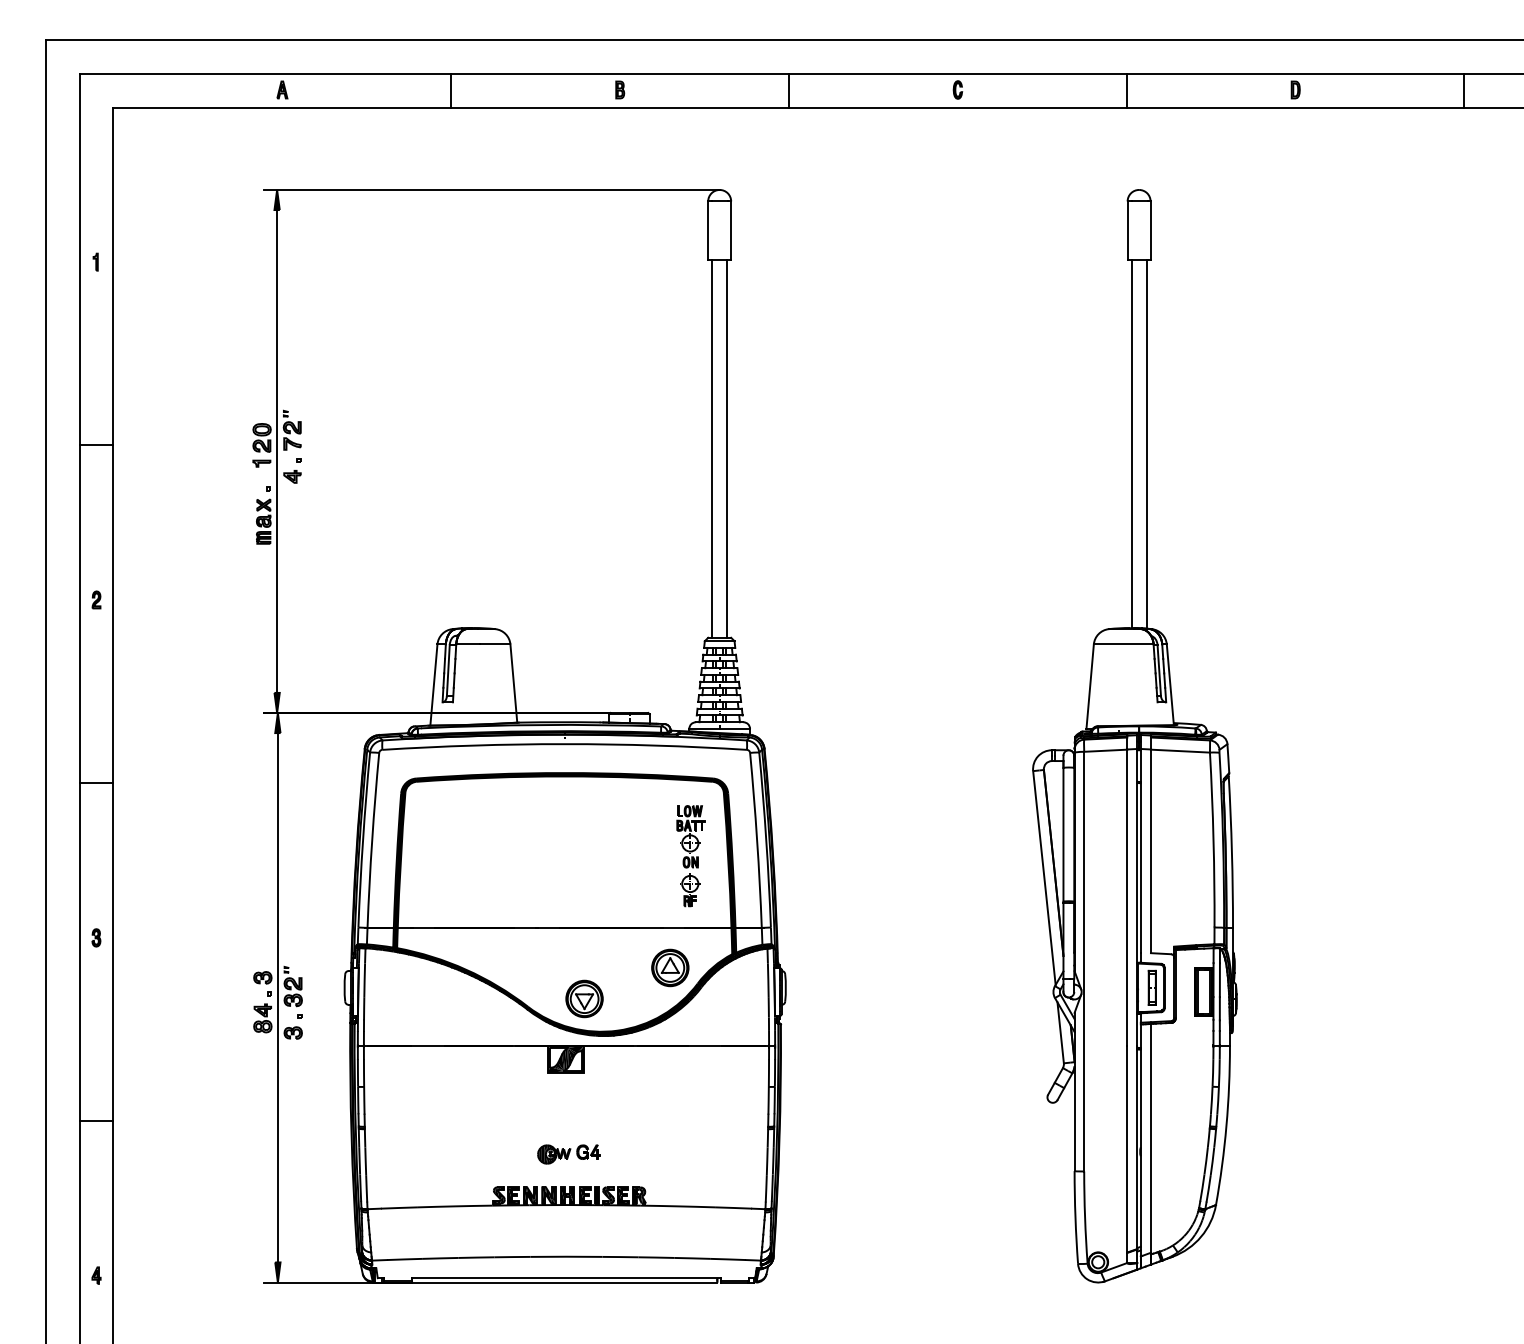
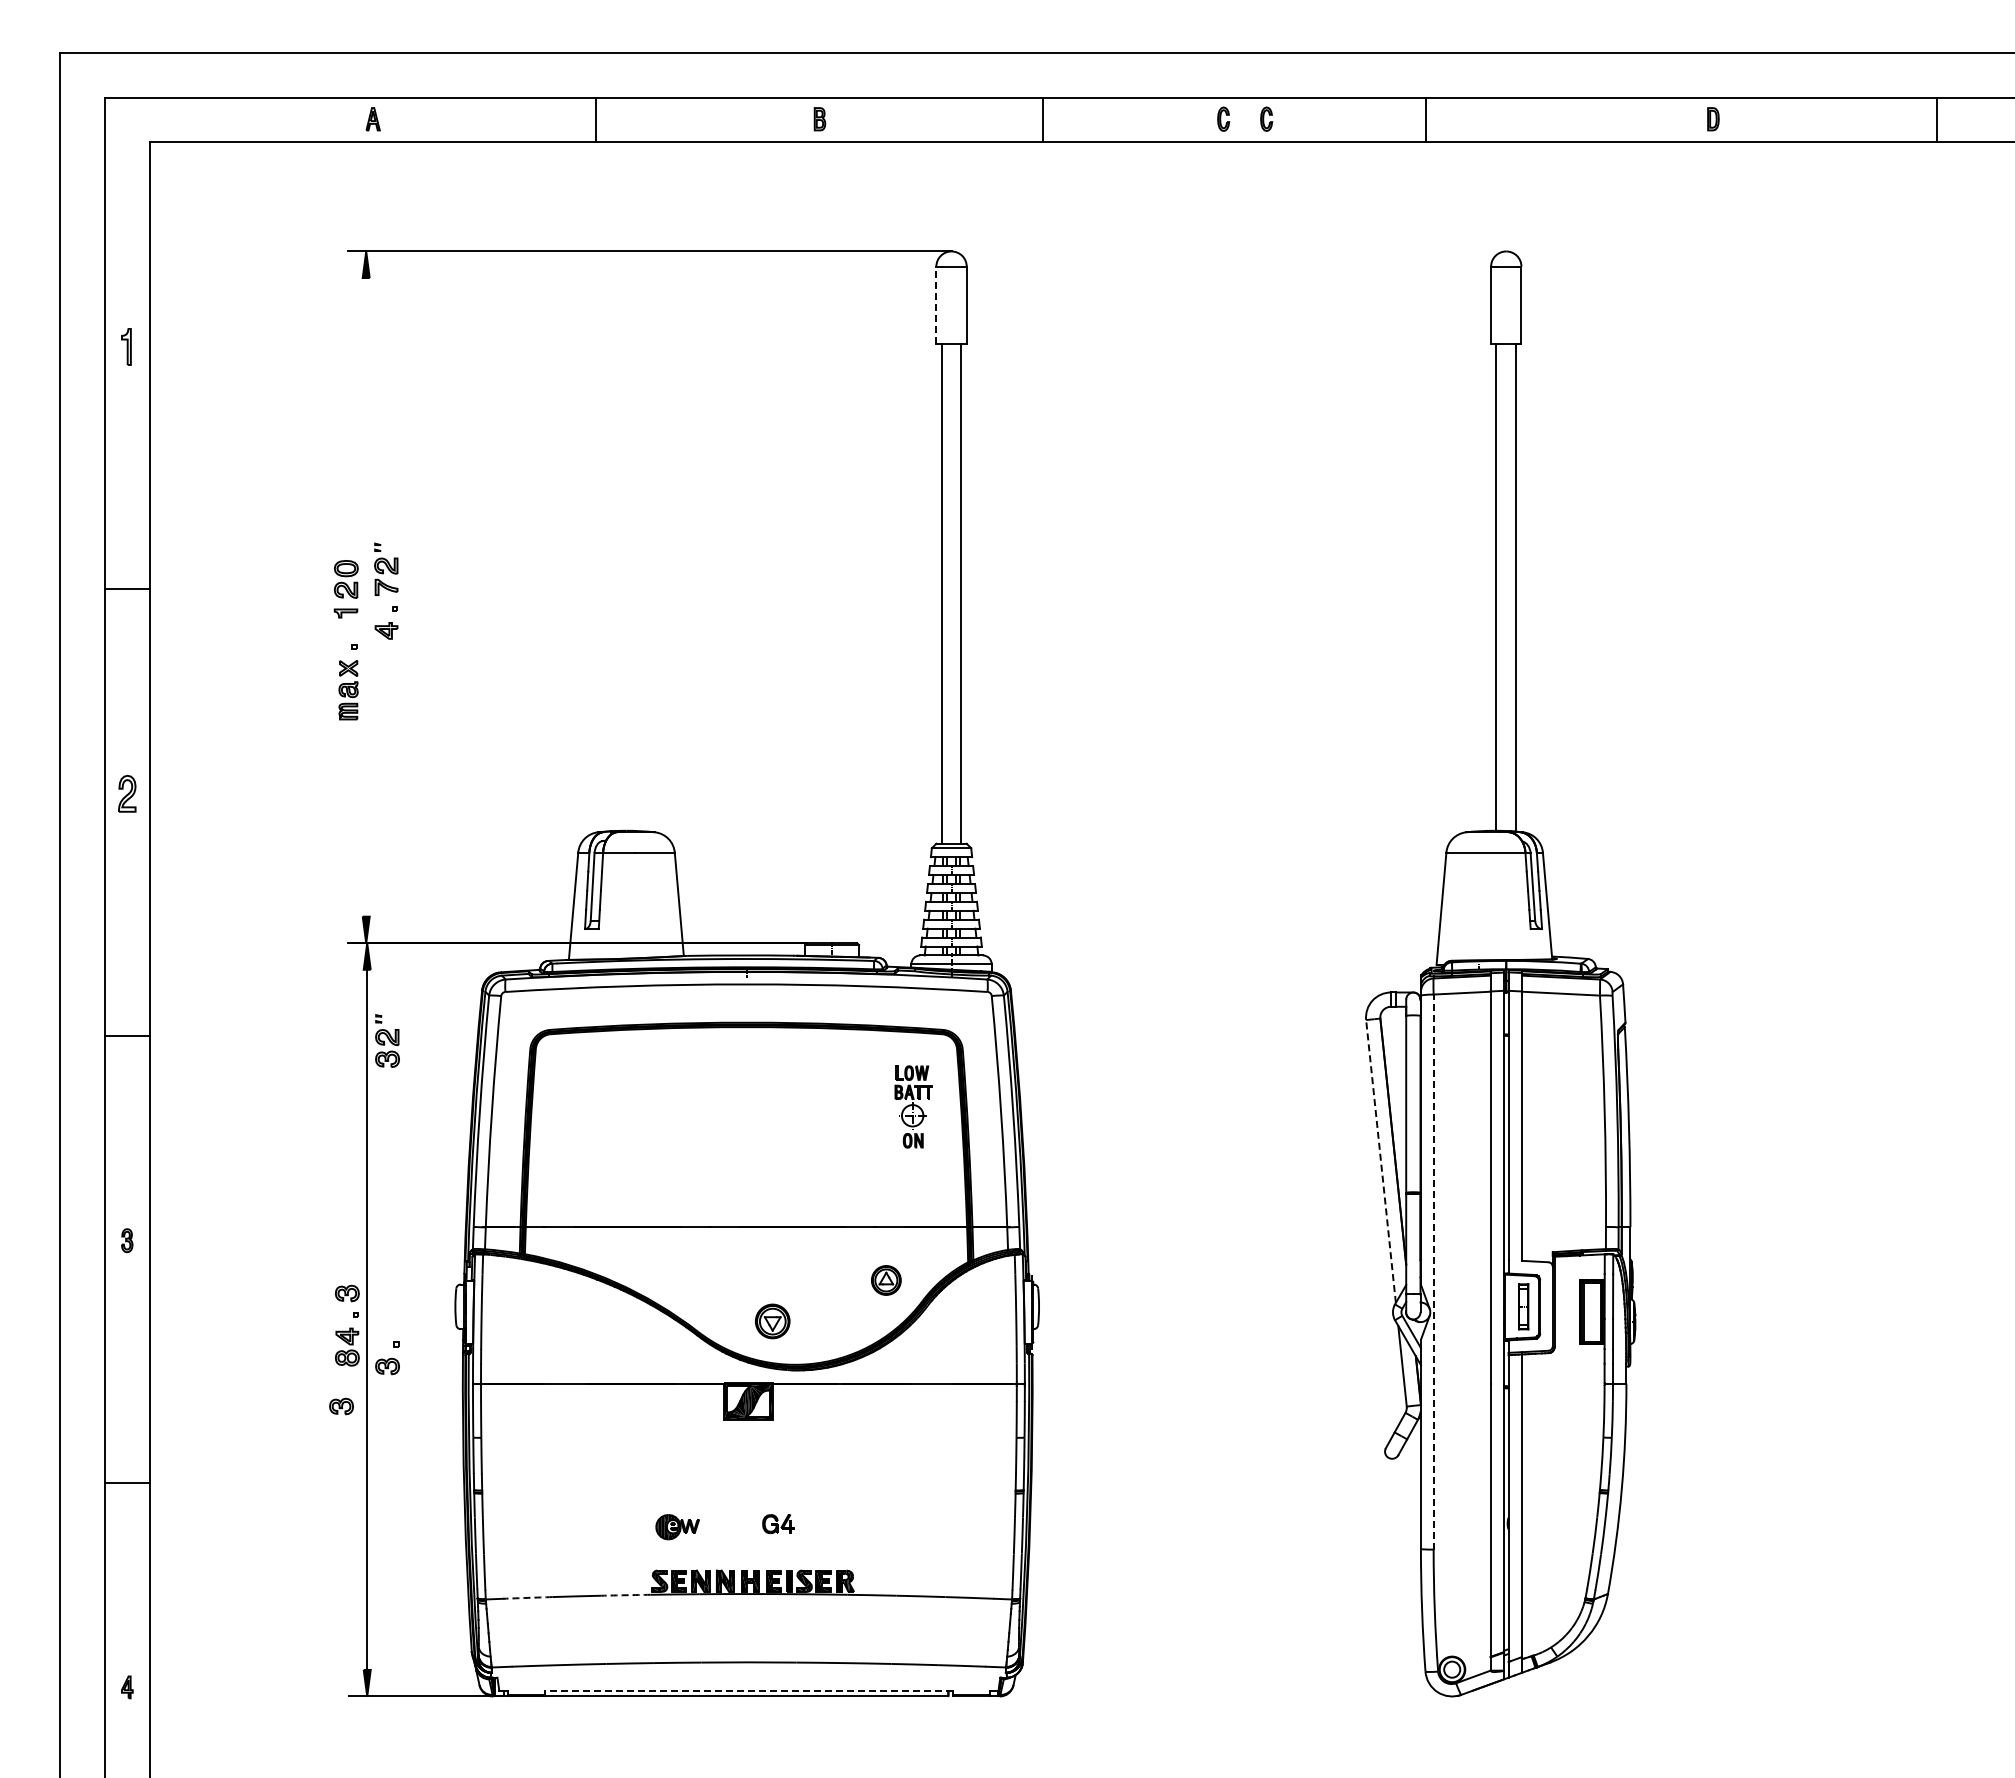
part: (925, 89) -> (1223, 118), added
line: (1126, 90) -> (1425, 119), moved
line: (708, 230) -> (936, 305), solid -> dashed
part: (95, 261) -> (125, 346), size x1.6
line: (277, 451) -> (366, 597), removed
part: (96, 599) -> (127, 793), size x1.6
line: (1044, 878) -> (1380, 1161), solid -> dashed
part: (690, 890) -> (912, 1177), removed
line: (1084, 961) -> (1433, 1272), solid -> dashed
part: (670, 968) -> (886, 1280), size x0.6
part: (293, 986) -> (387, 1040), moved
part: (584, 999) -> (772, 1321), size x0.7
part: (258, 1063) -> (341, 1406), added
part: (554, 1154) -> (677, 1527), moved
arc: (473, 1206) -> (626, 1595), solid -> dashed
arc: (399, 1207) -> (527, 1597), solid -> dashed
line: (566, 1278) -> (748, 1690), solid -> dashed

